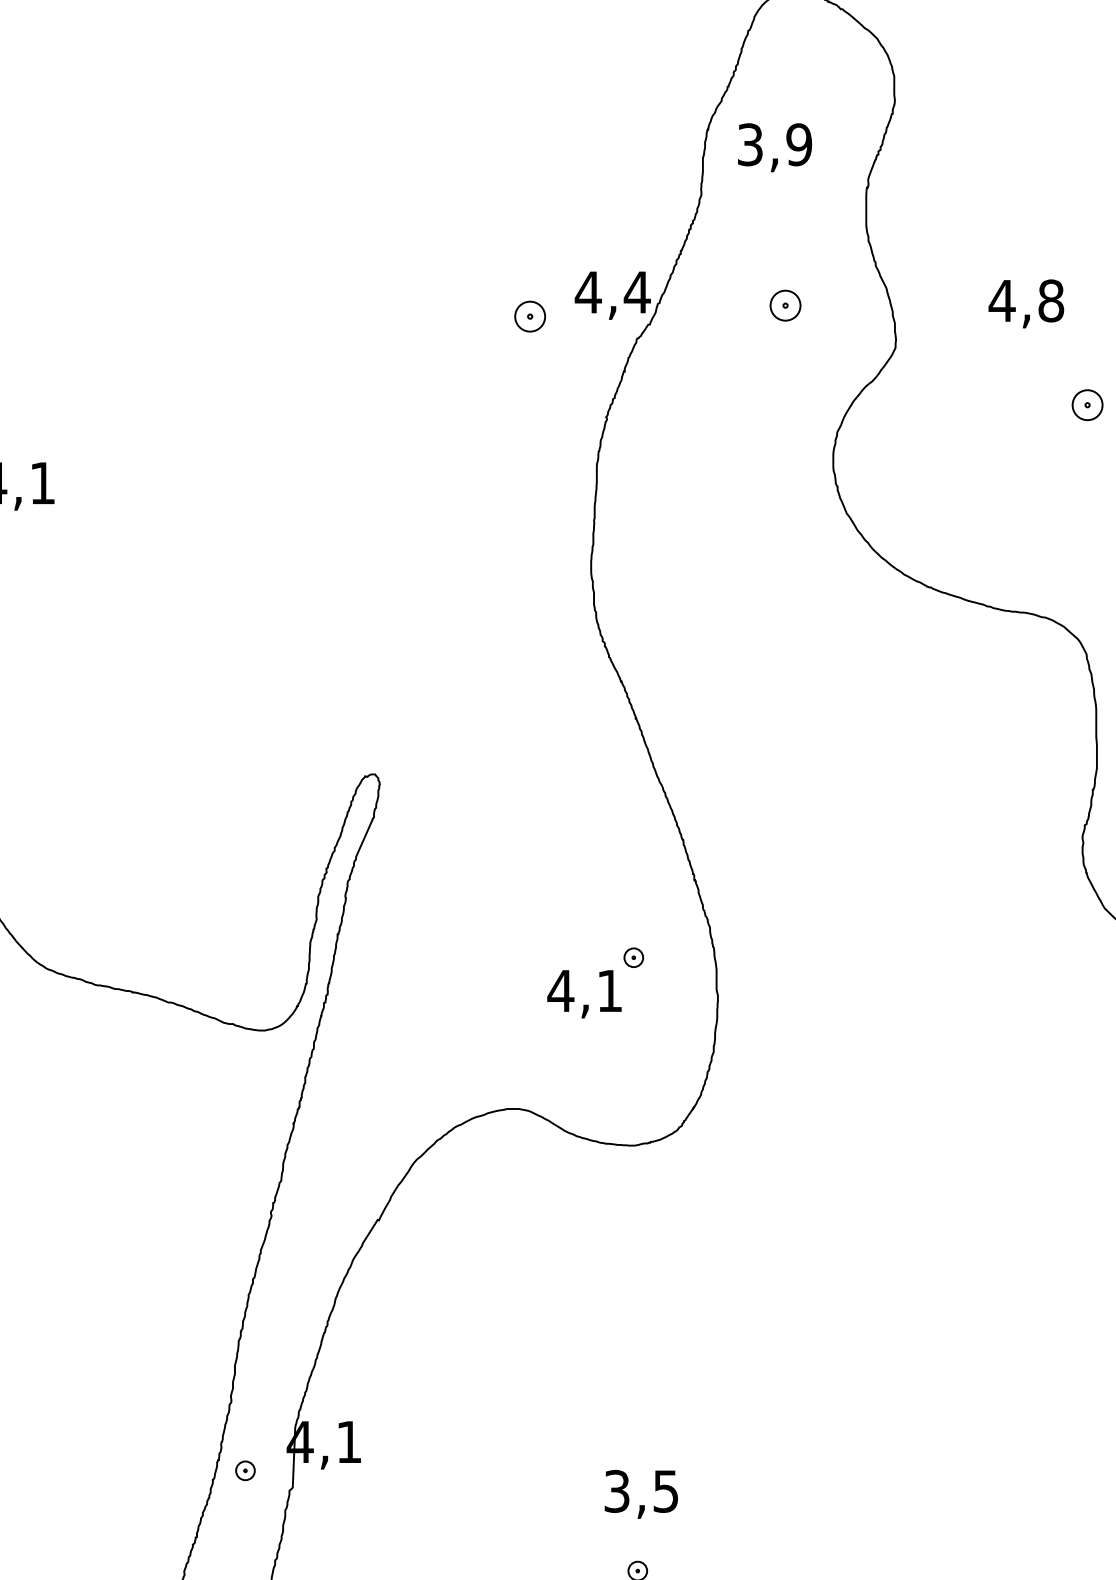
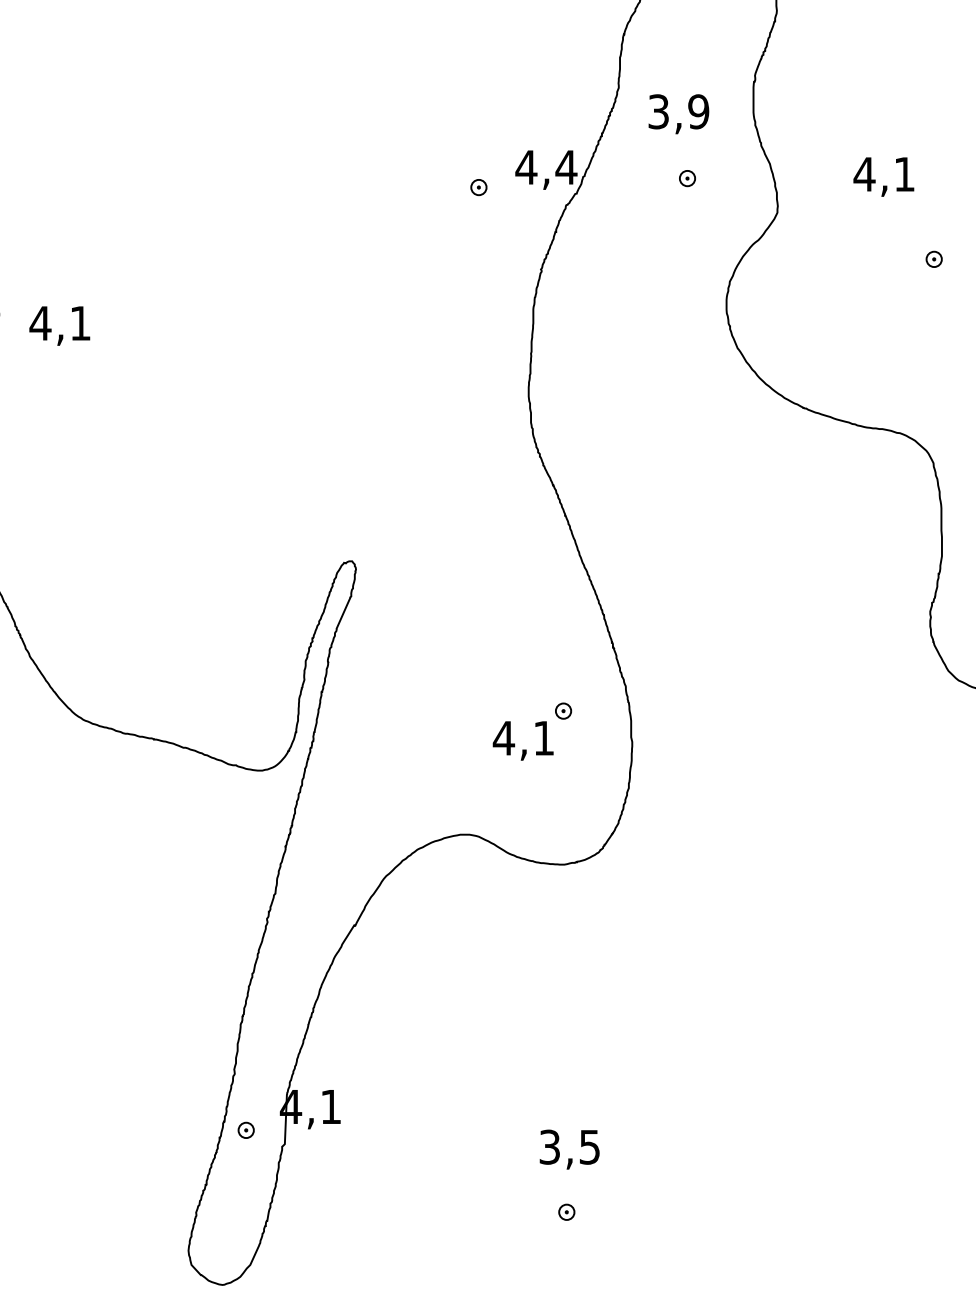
text: (774, 148) -> (678, 114), moved
text: (1051, 299) -> (904, 173), 4,8 -> 4,1
part: (785, 305) -> (687, 178), size x0.62
part: (529, 316) -> (478, 187), size x0.62
part: (1086, 403) -> (933, 258), size x0.62

